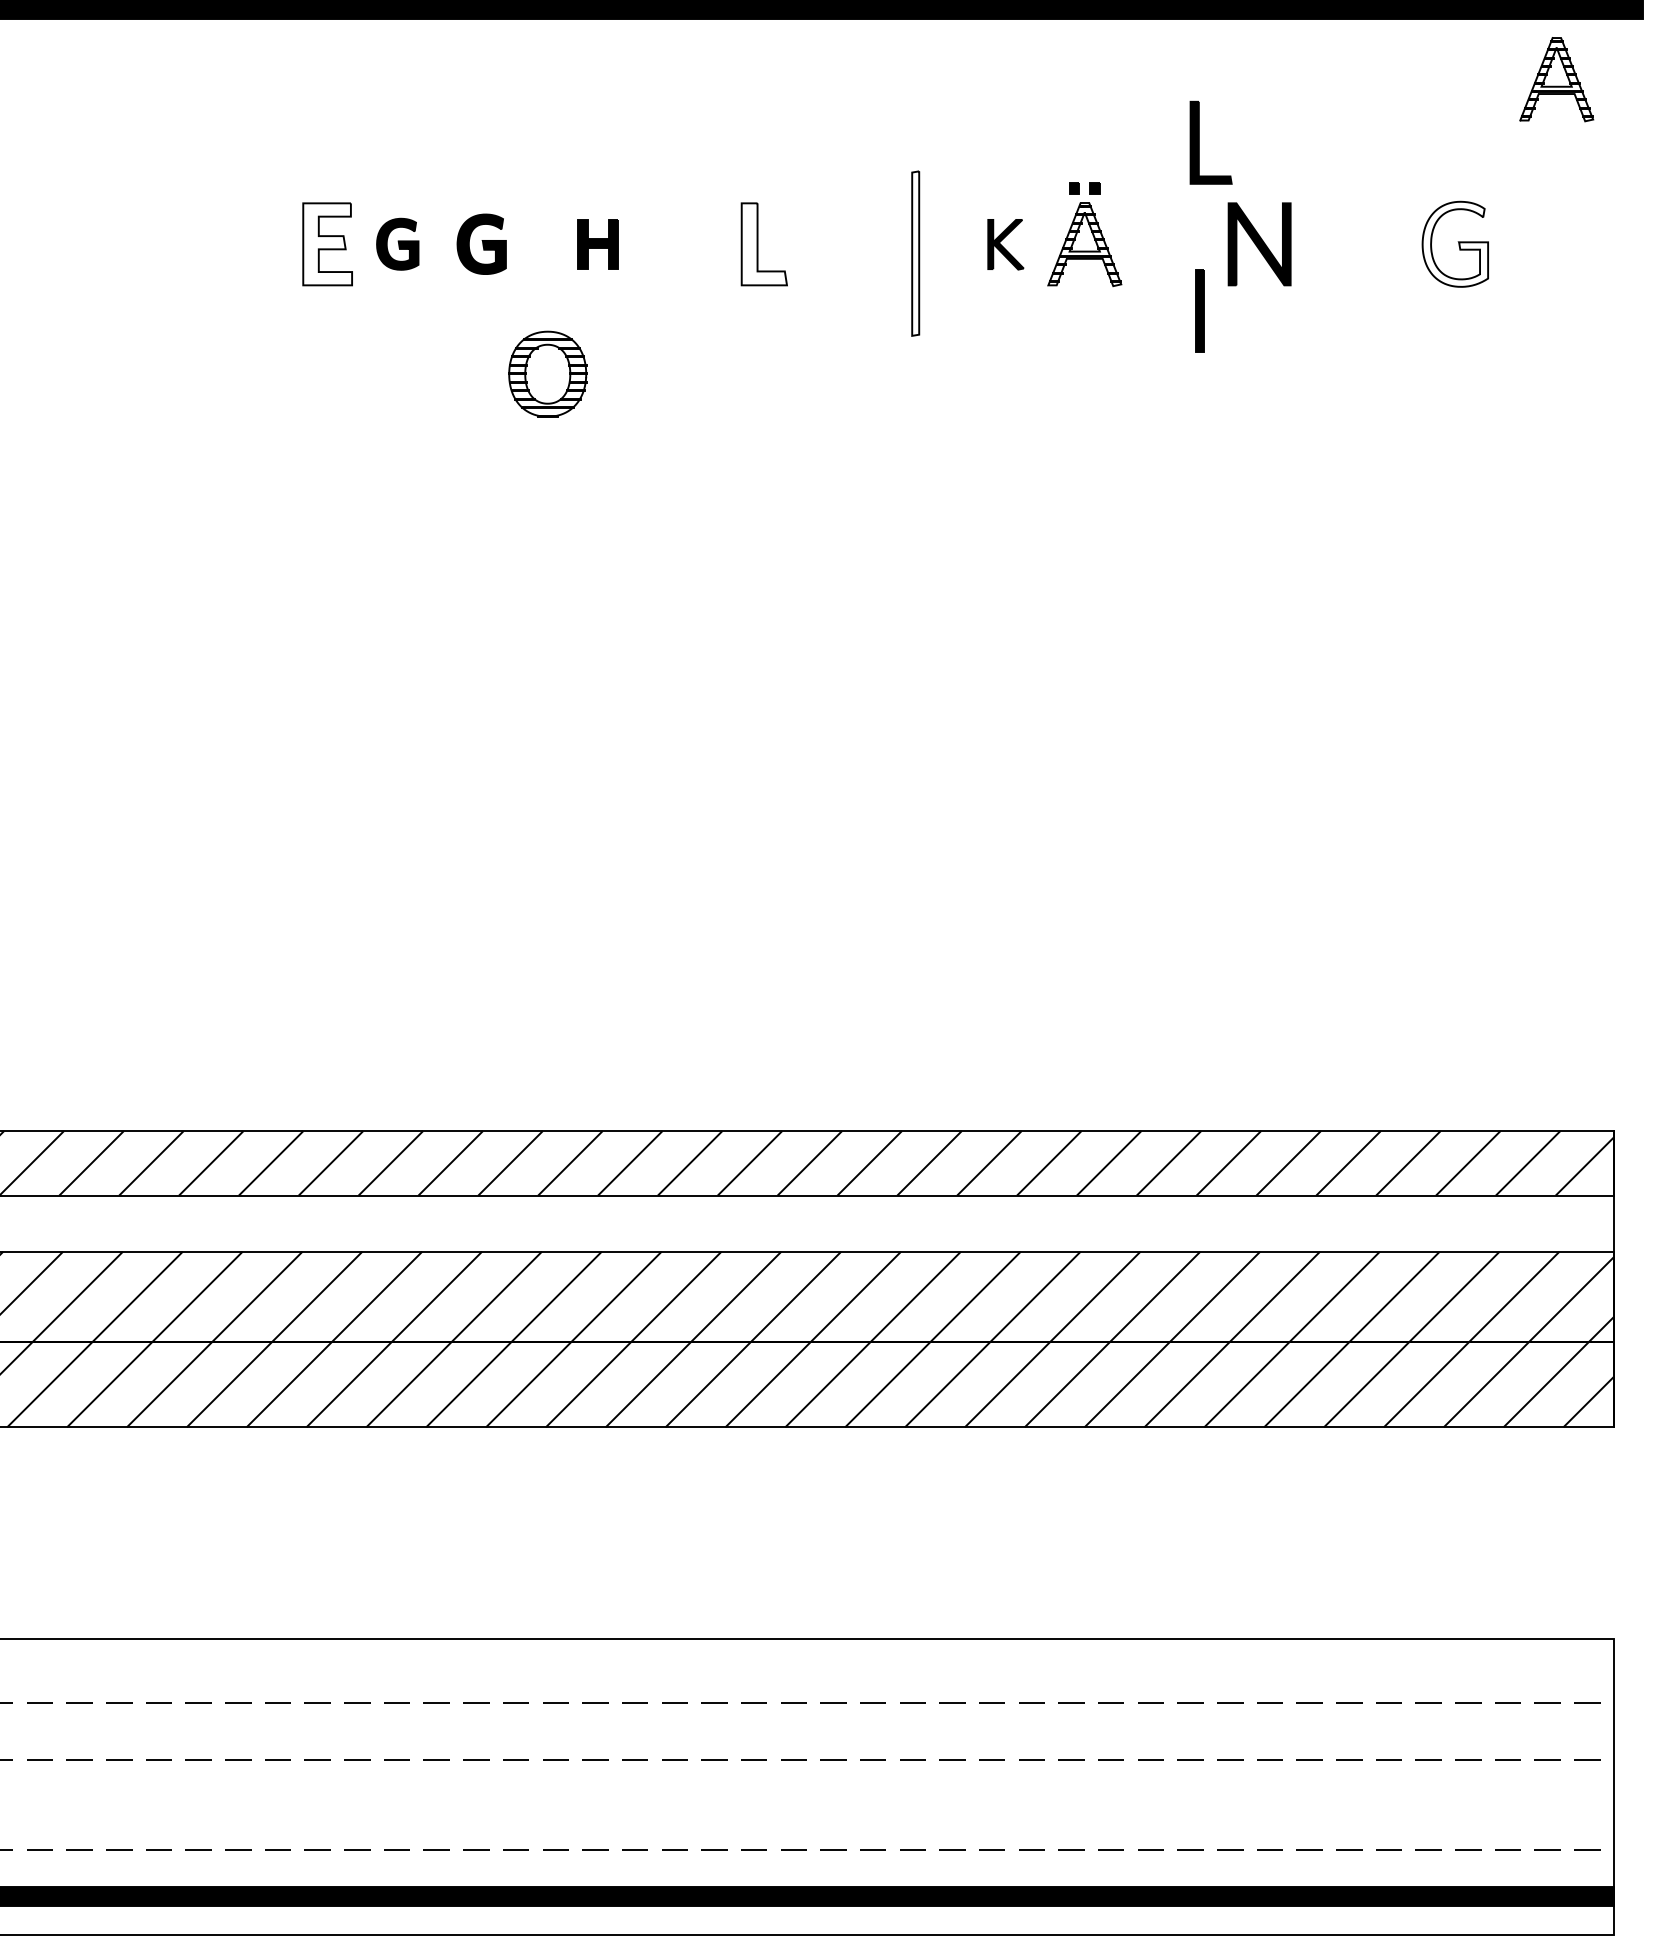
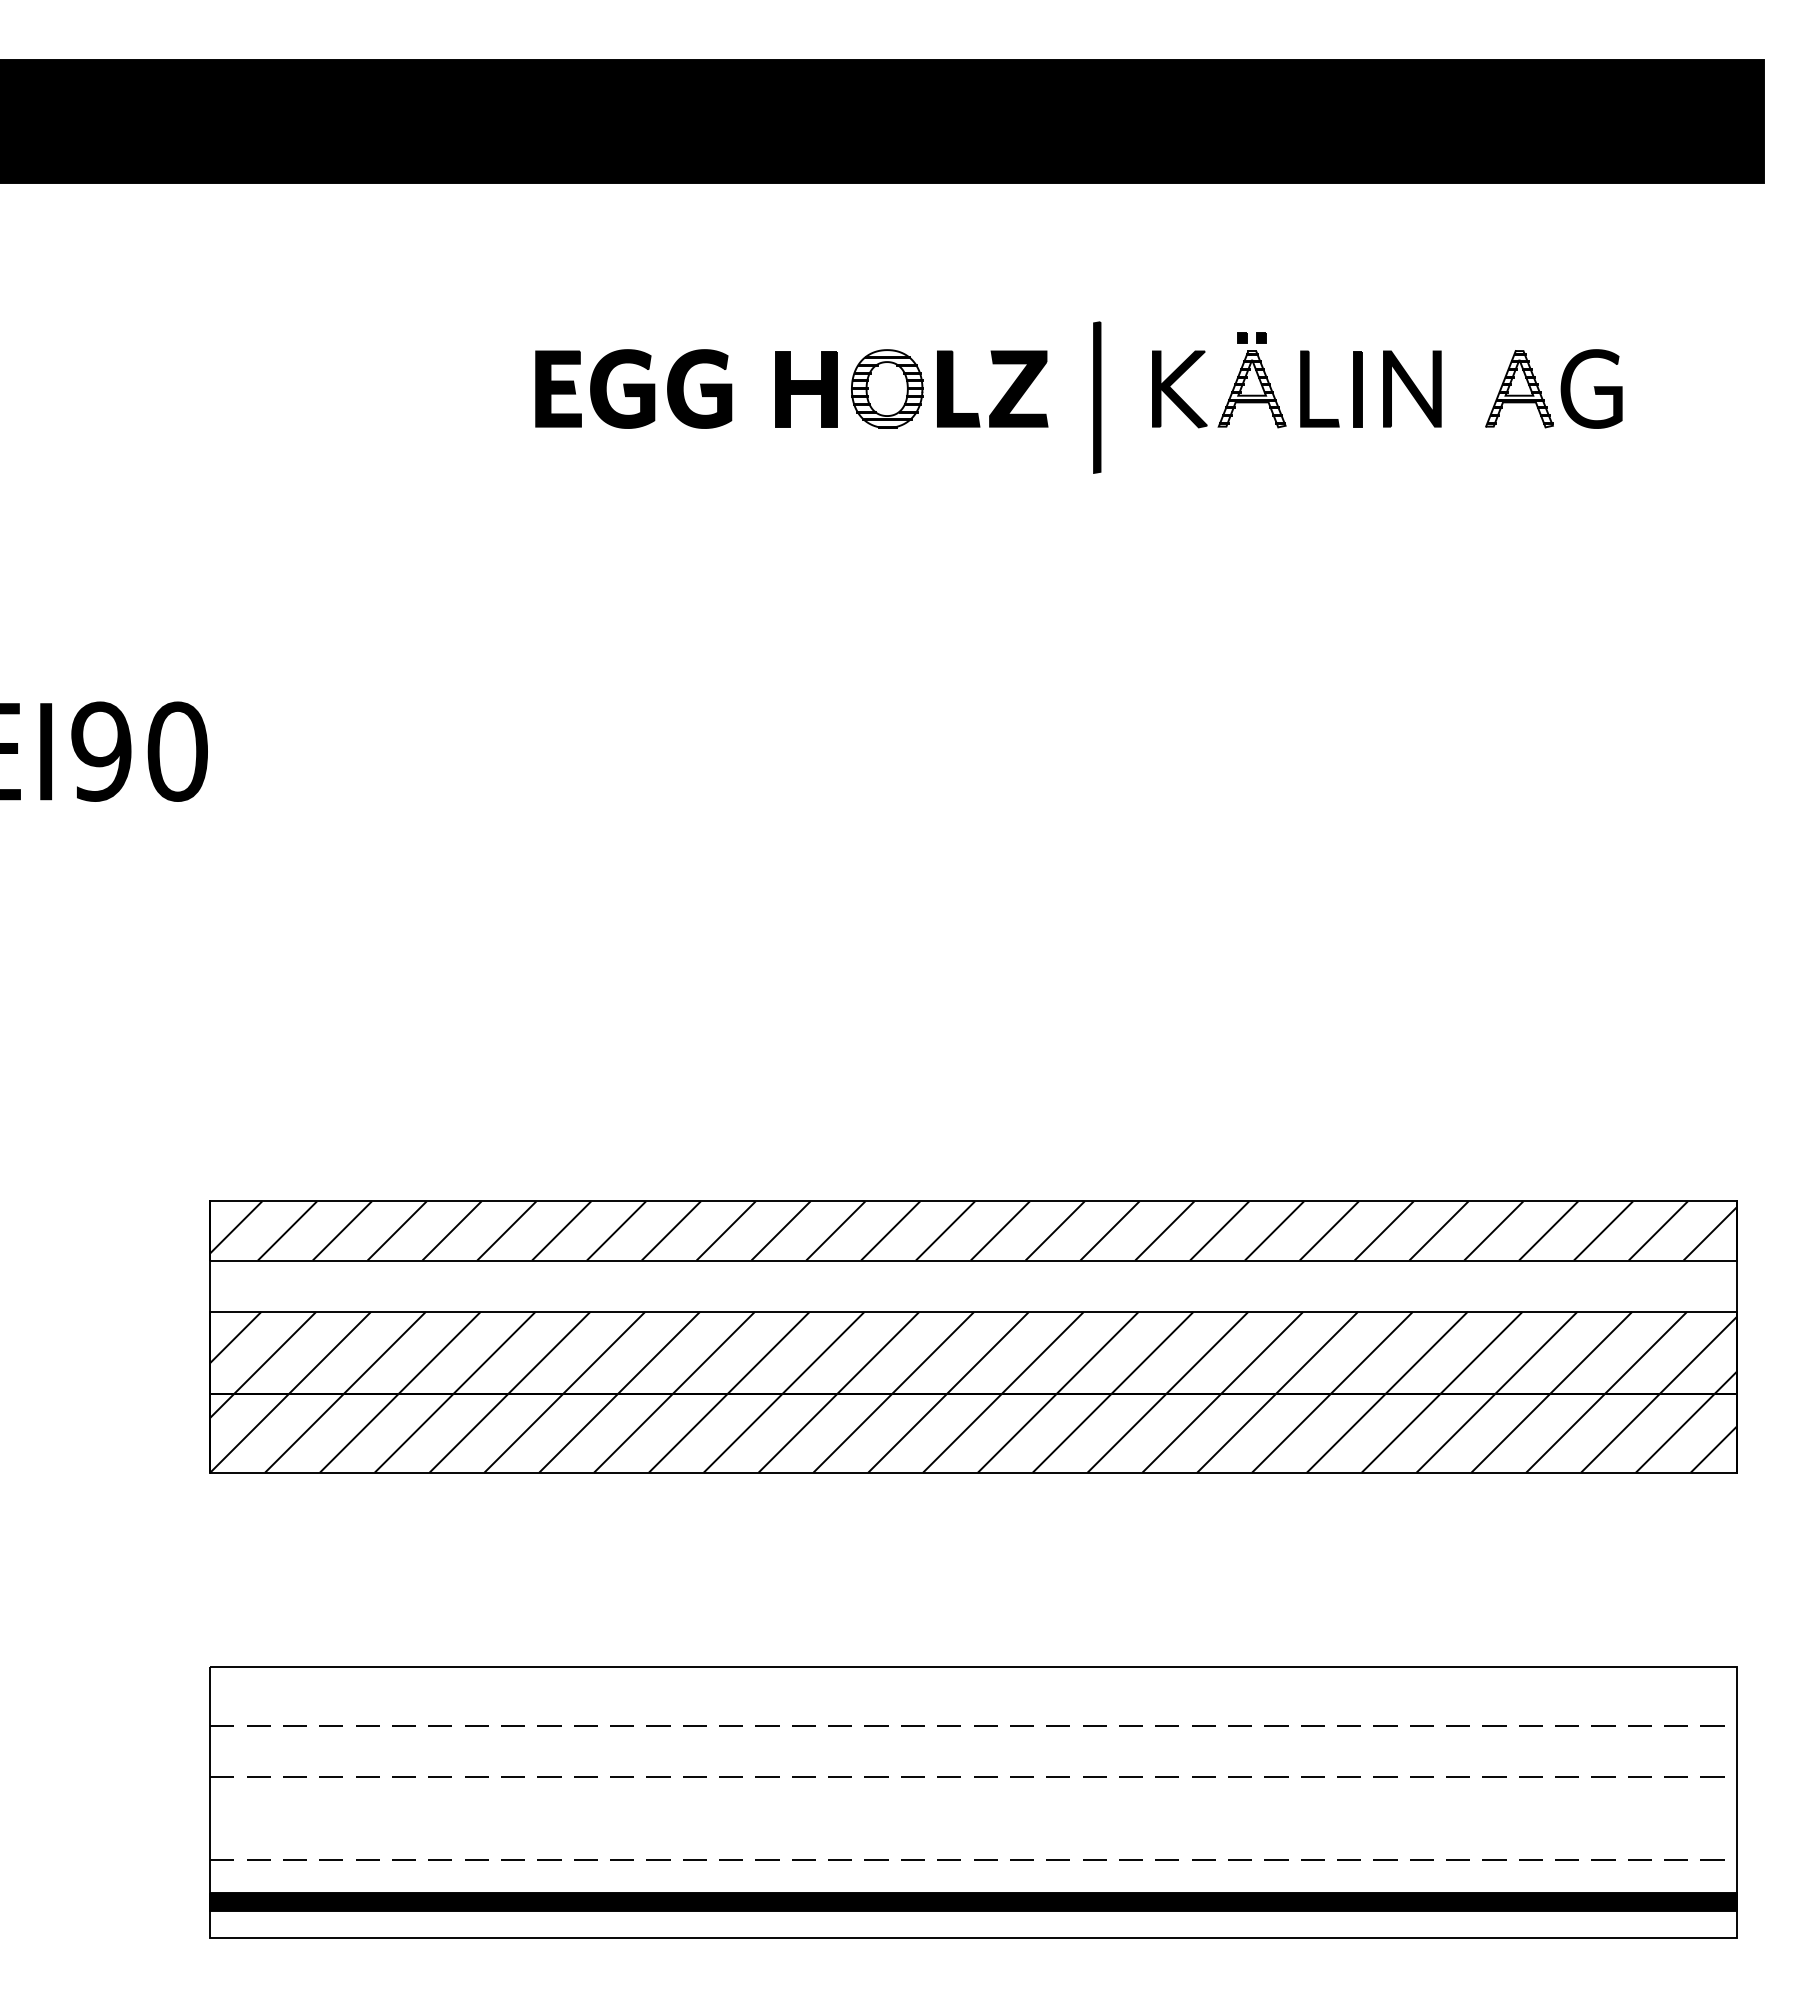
part: (1556, 79) -> (1519, 389), moved
part: (1199, 142) -> (1309, 388), moved
fill: (327, 243) -> (558, 388), added
part: (397, 243) -> (622, 388), size x1.67
part: (481, 243) -> (699, 388), size x1.43
fill: (764, 243) -> (958, 388), added
part: (829, 243) -> (1018, 388), added
part: (598, 244) -> (806, 389), size x1.67
part: (1005, 244) -> (1179, 389), size x1.67
fill: (1455, 244) -> (1591, 389), added
fill: (915, 253) -> (1097, 397), added
part: (1199, 311) -> (1357, 389), moved
part: (548, 373) -> (887, 388), moved

